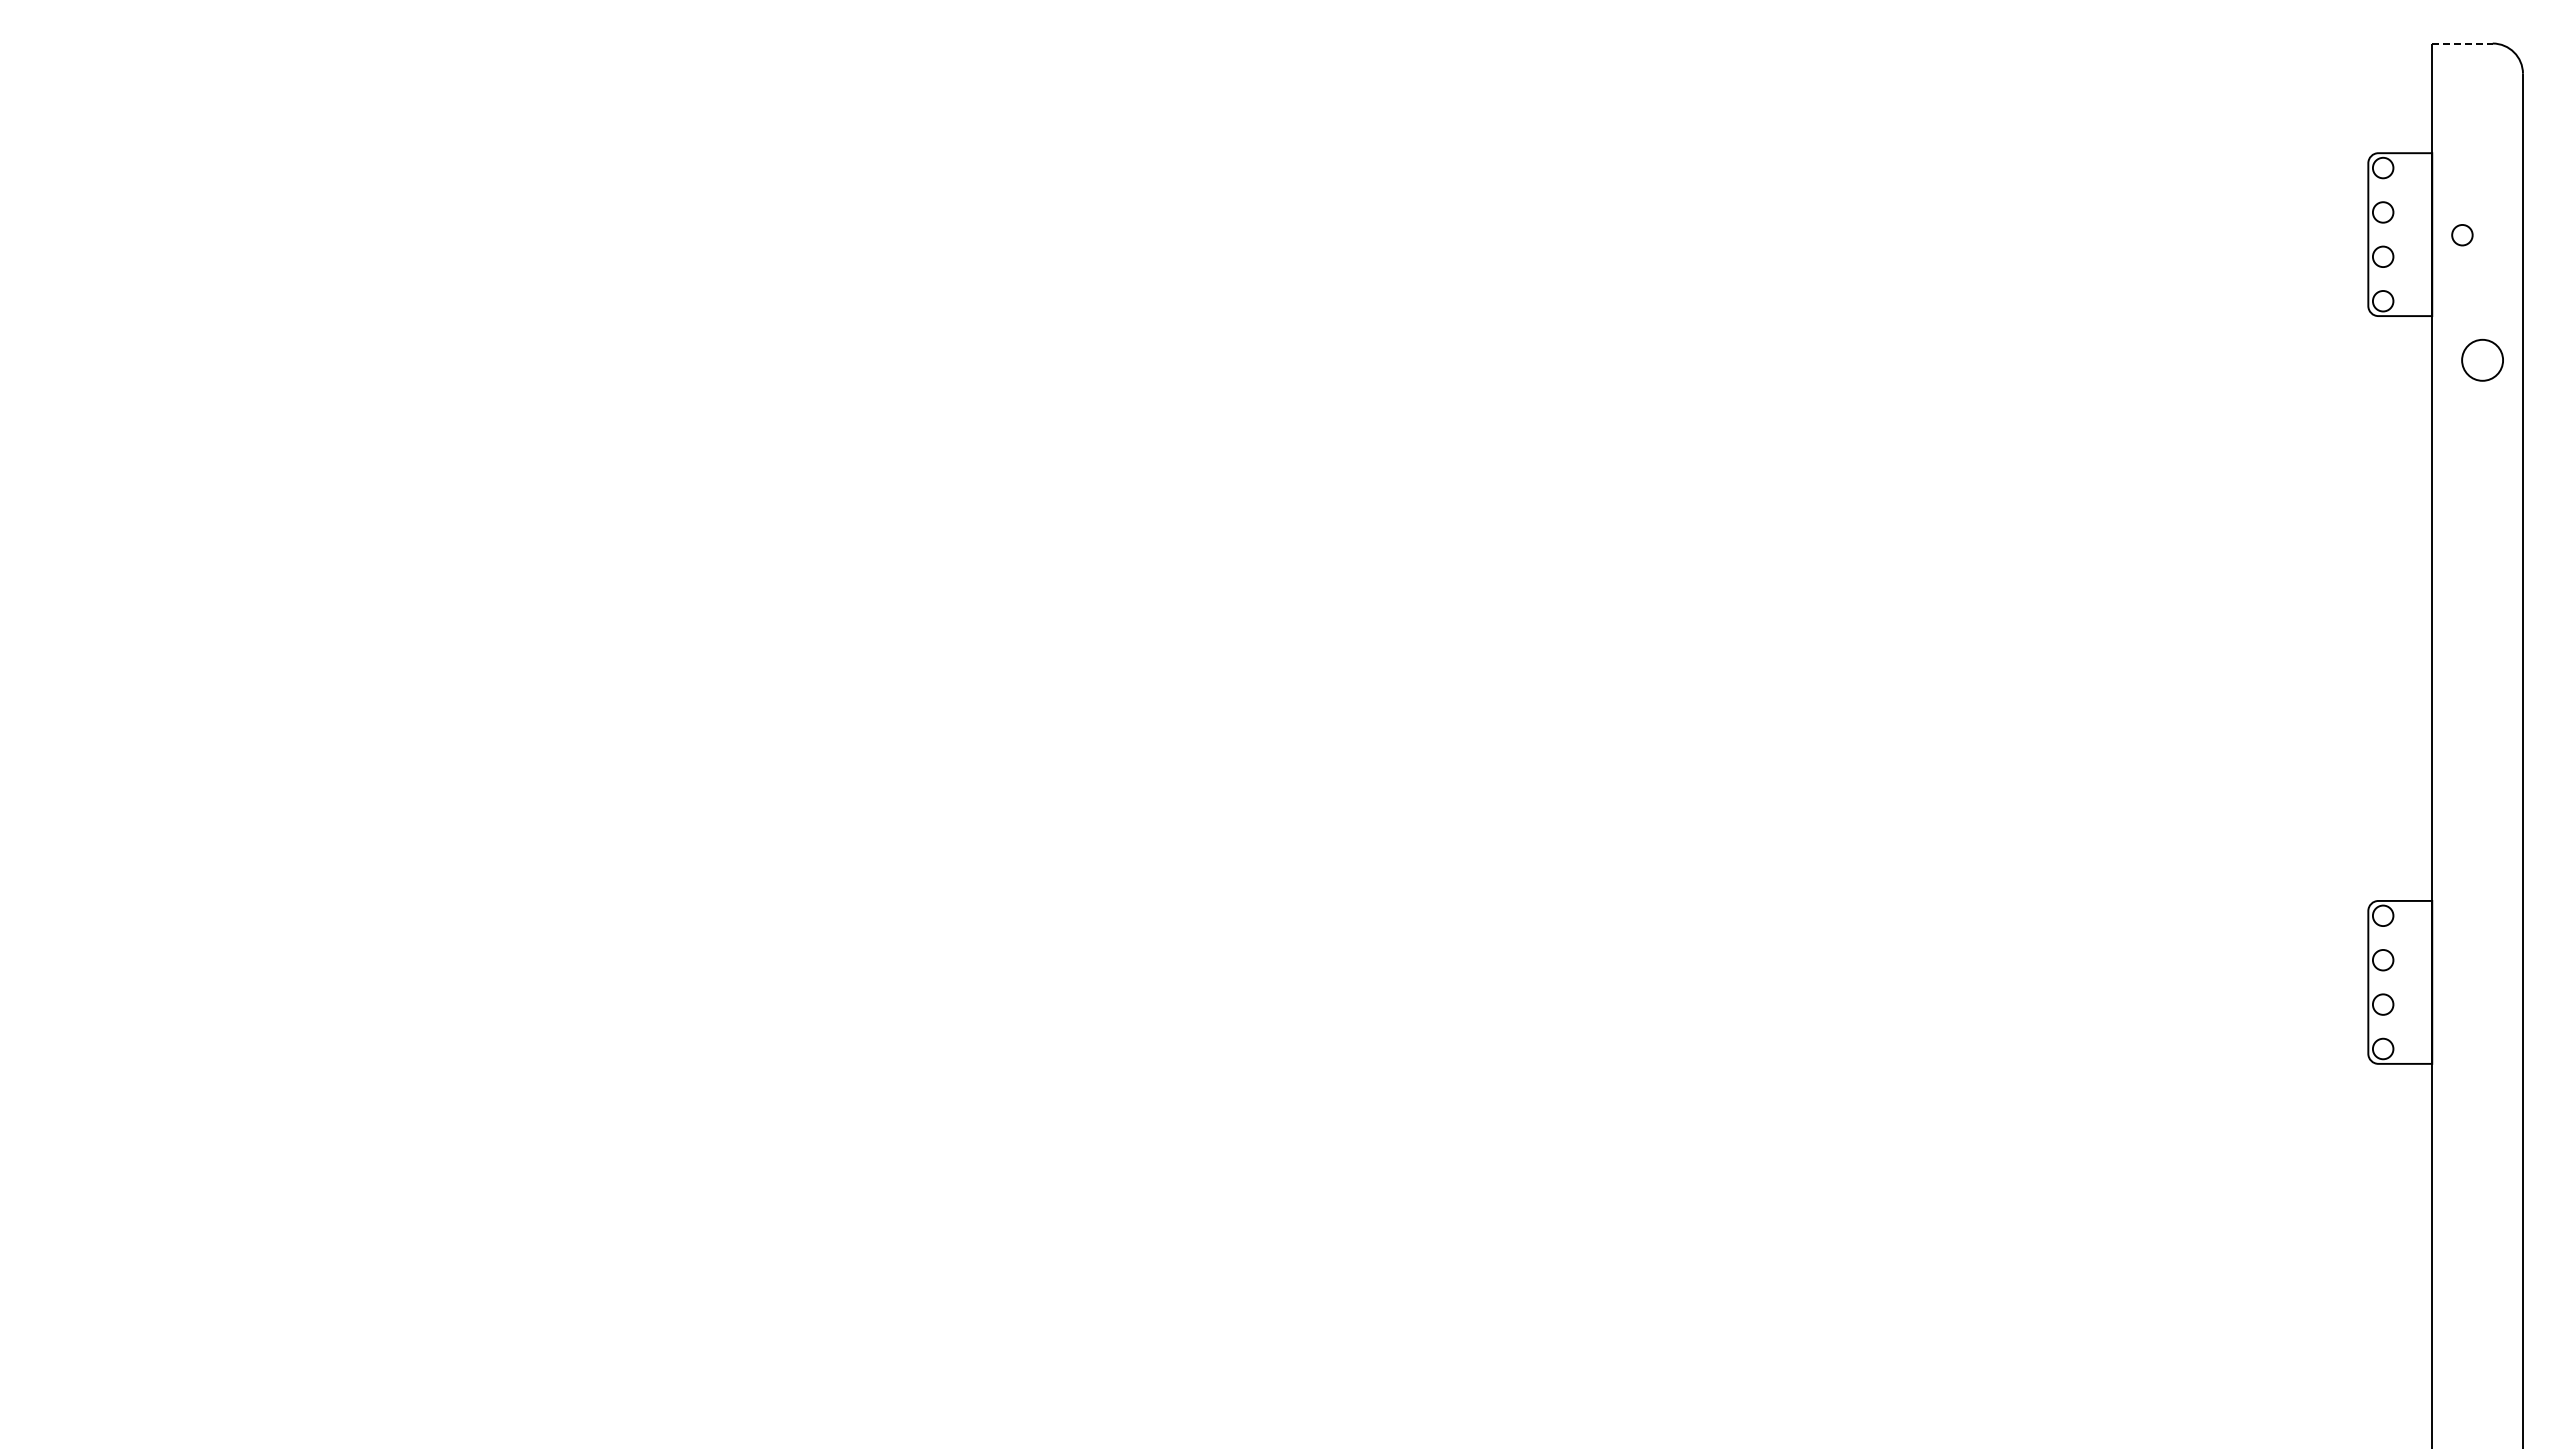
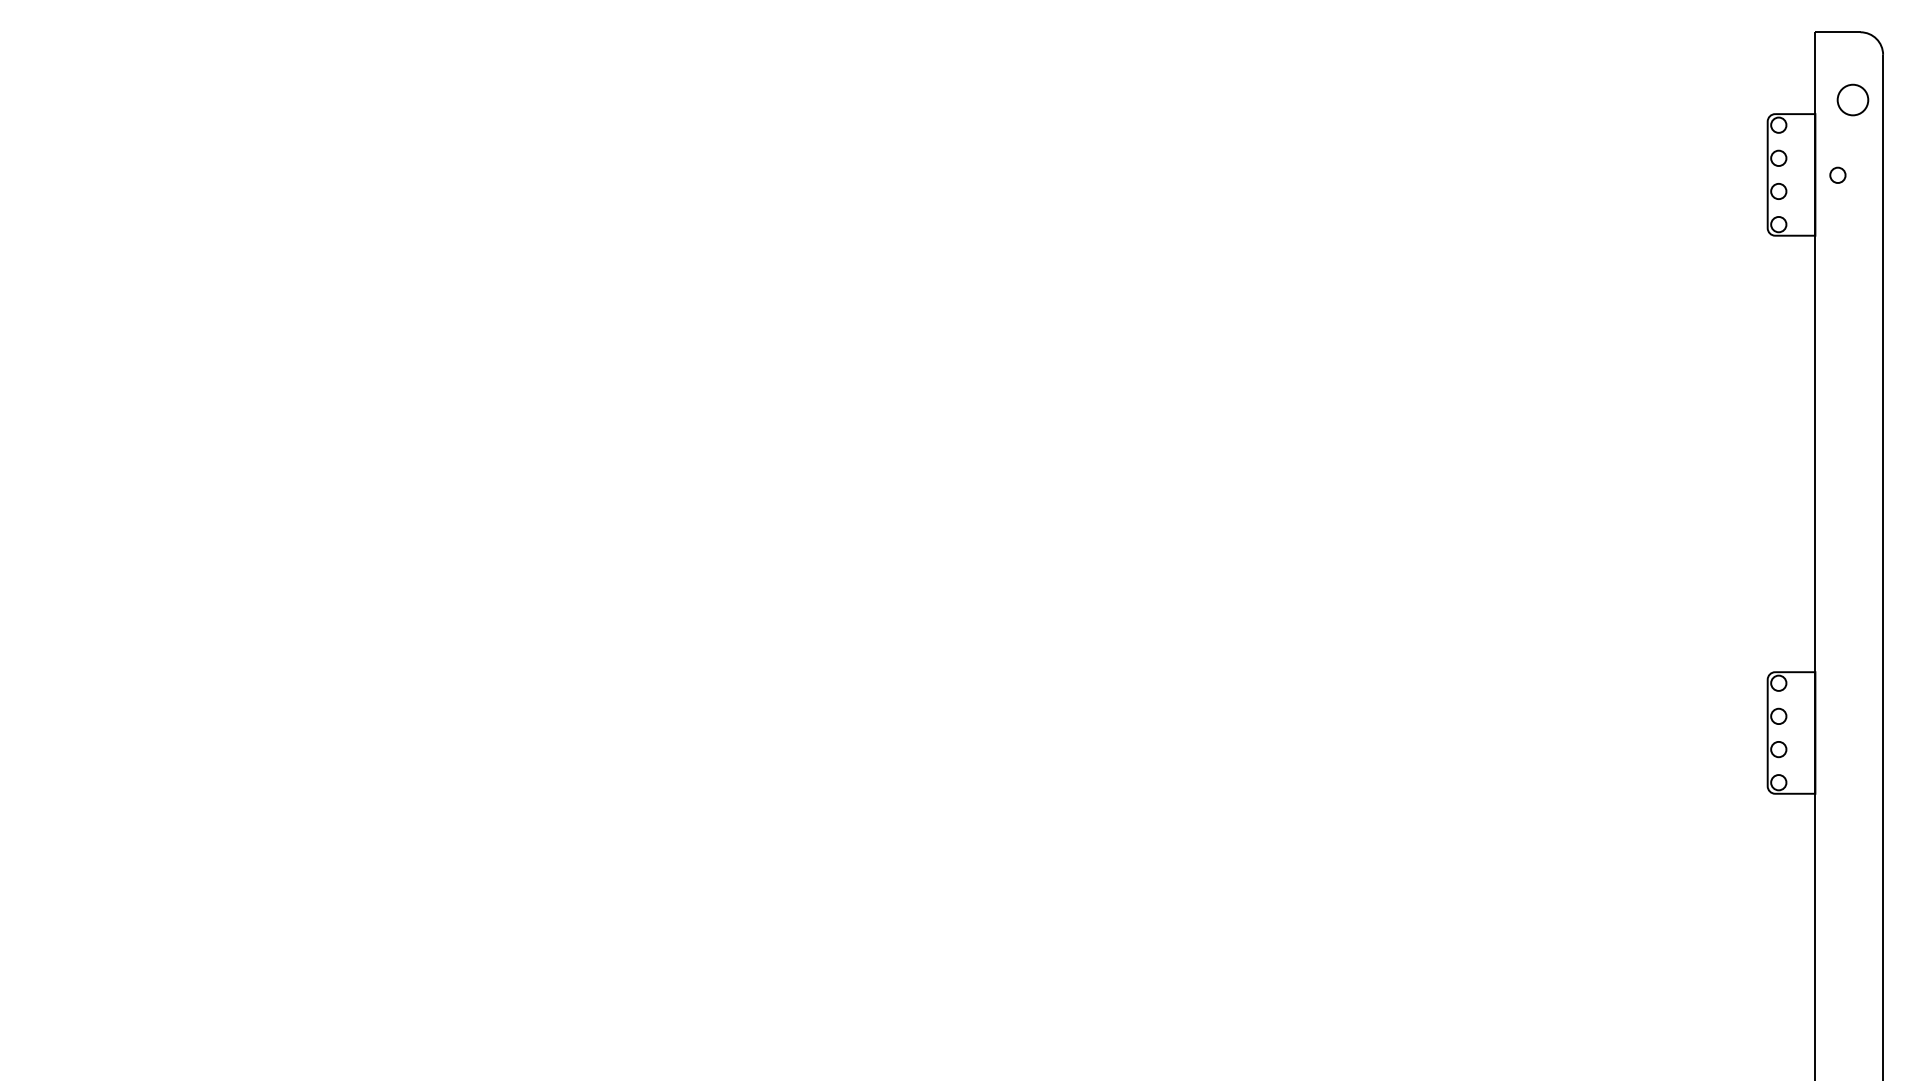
line: (2462, 43) -> (1837, 32), dashed -> solid
circle: (2482, 359) -> (1852, 99), moved

